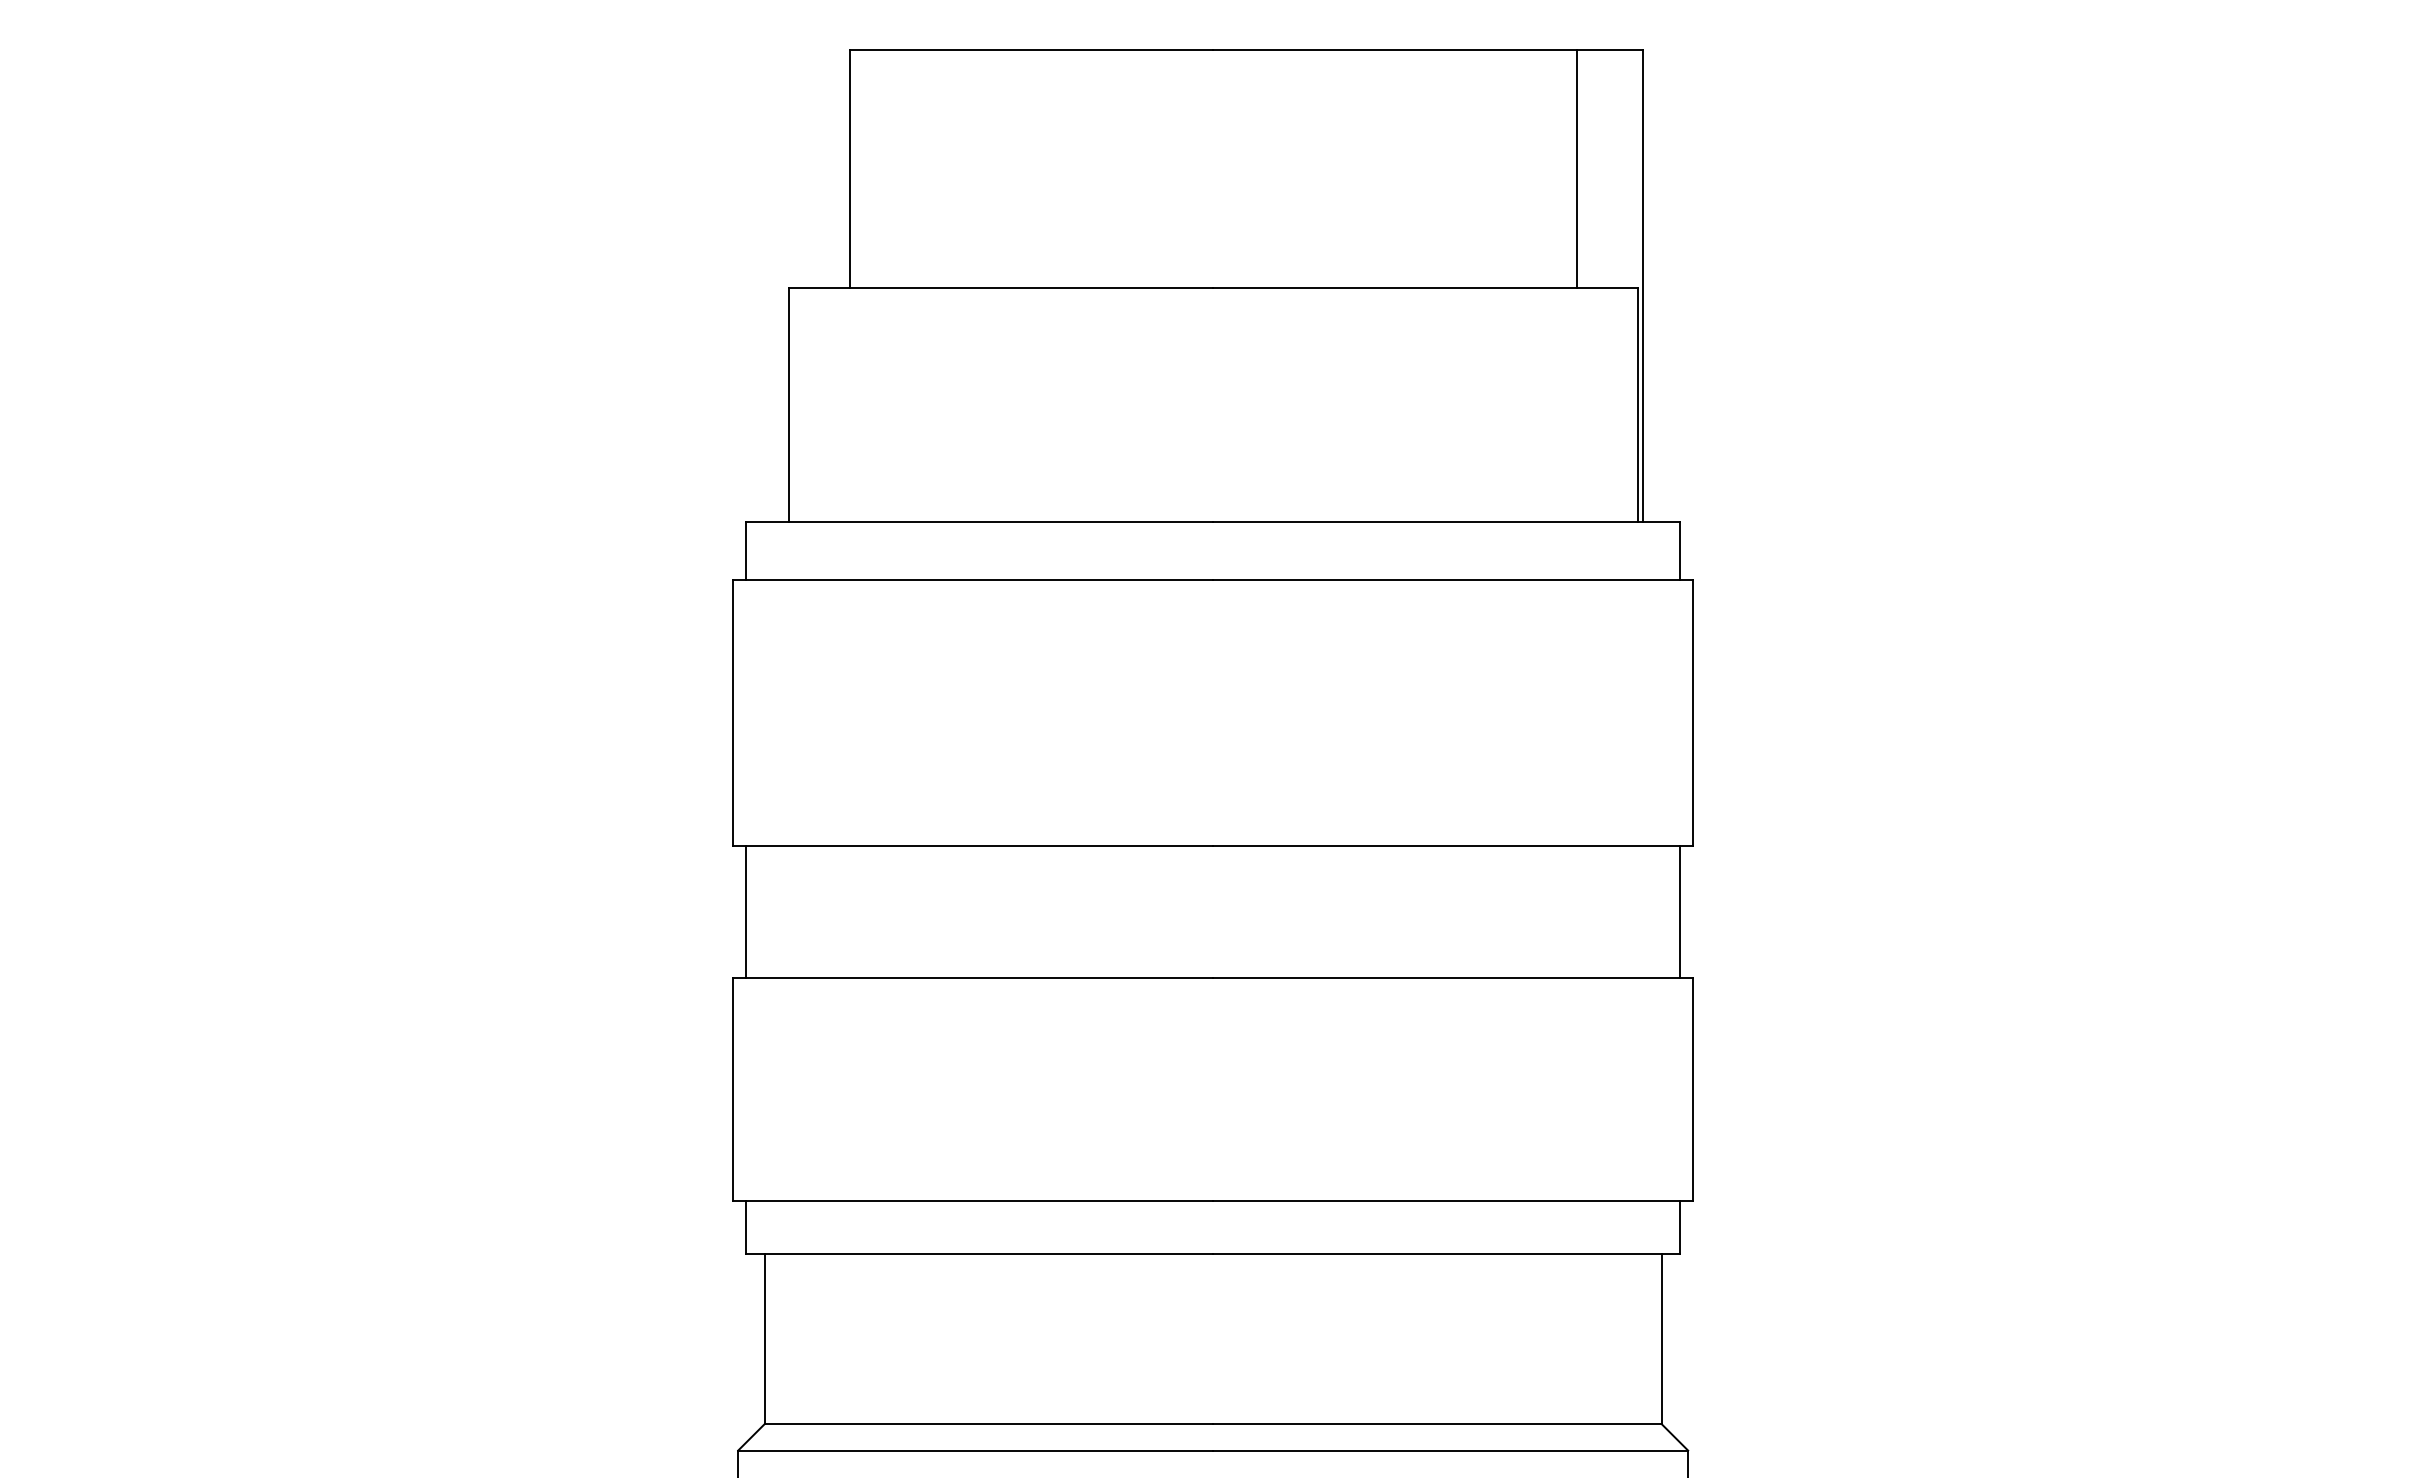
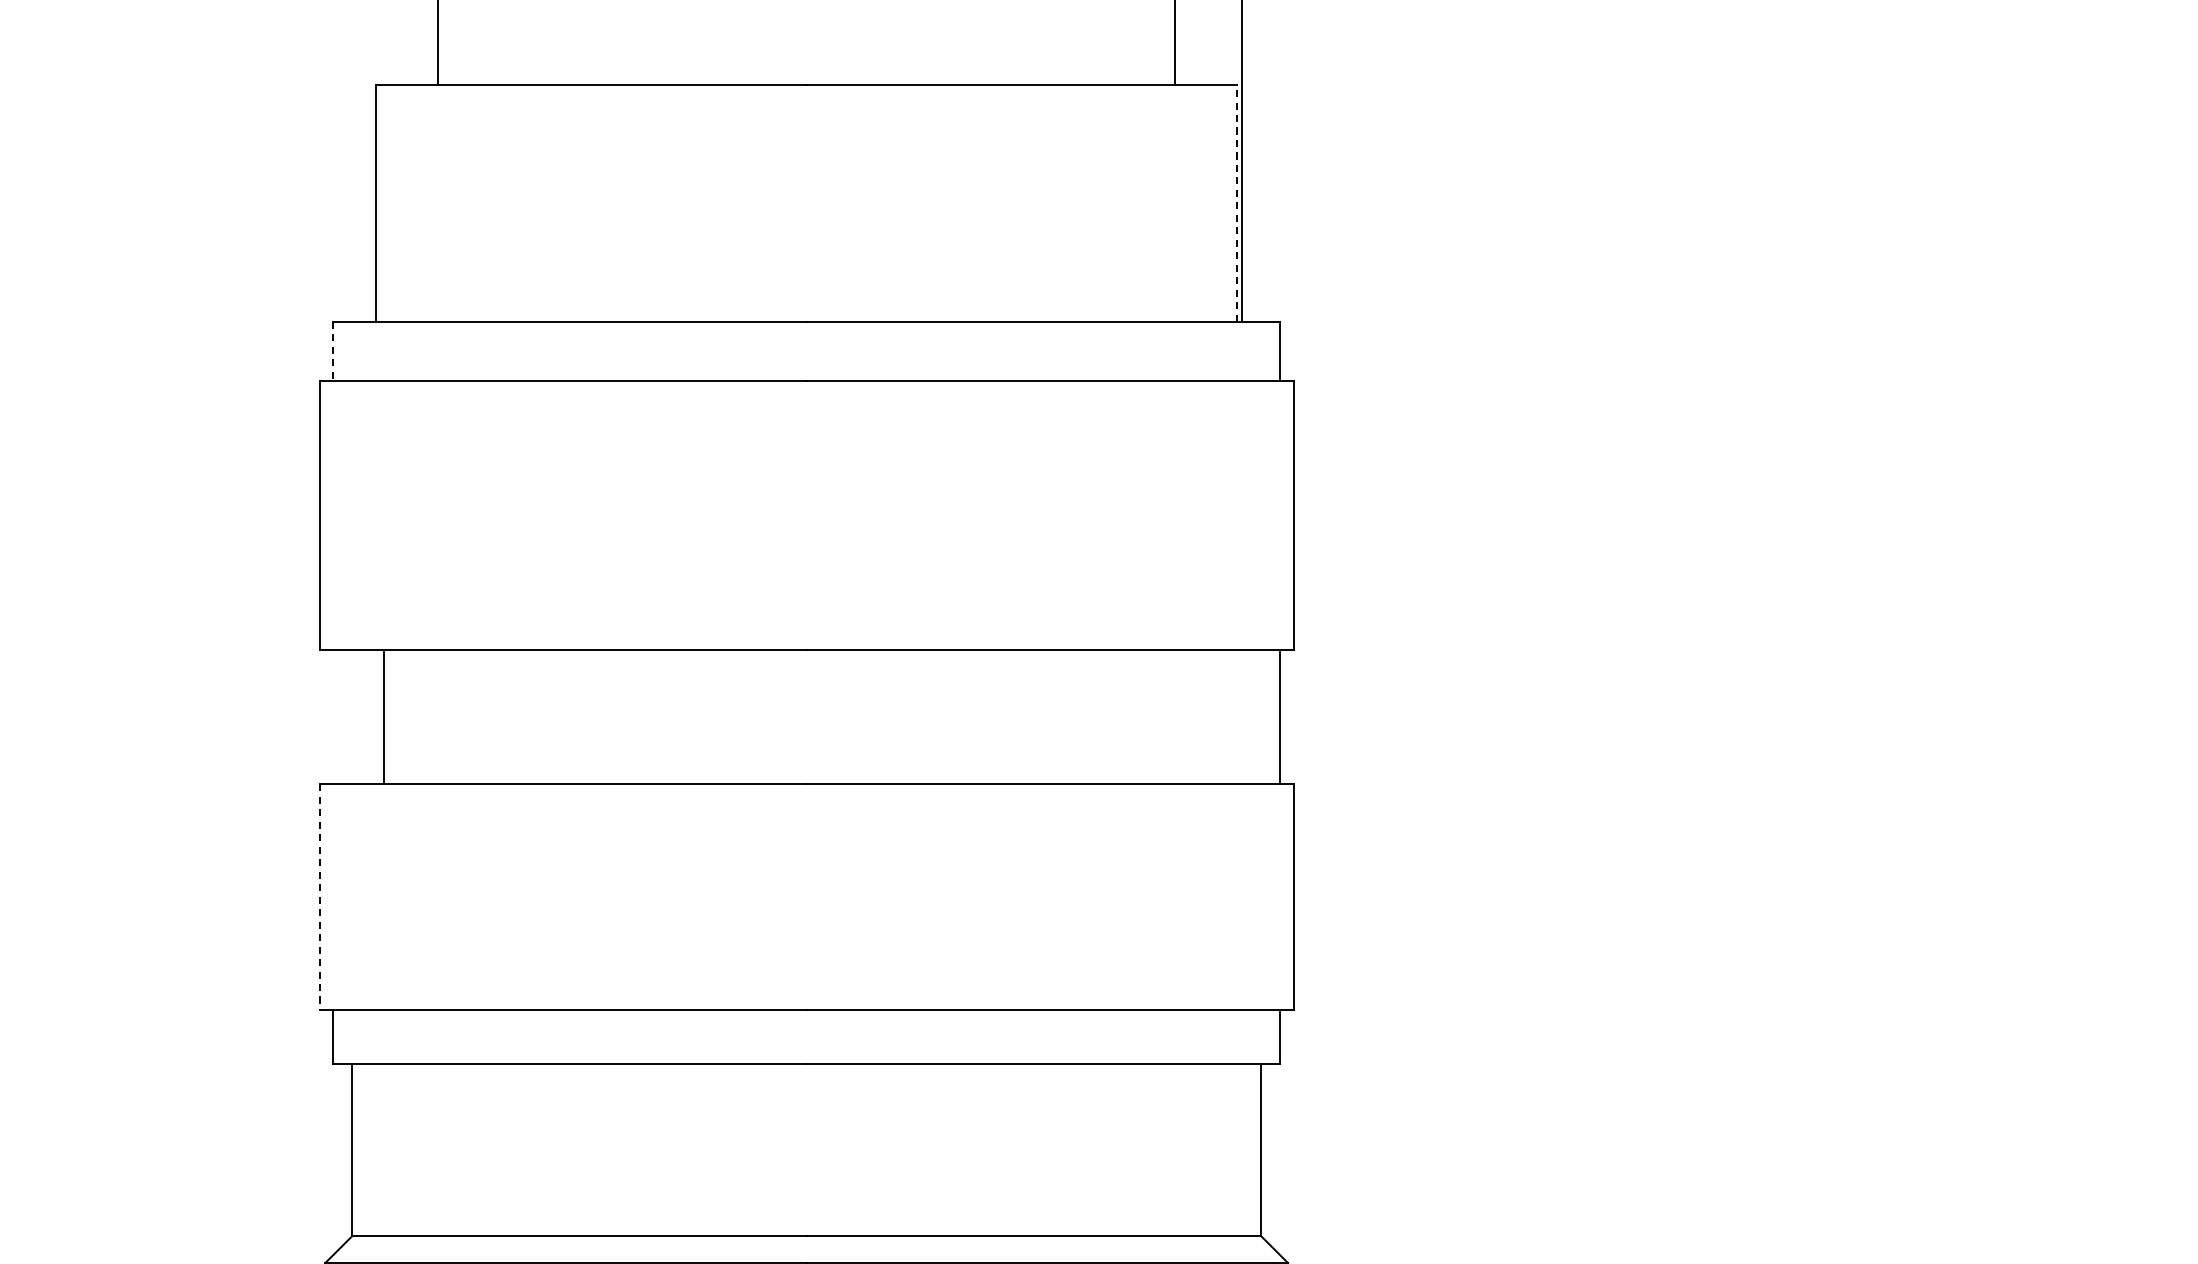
line: (1637, 405) -> (1236, 203), solid -> dashed
line: (746, 551) -> (333, 351), solid -> dashed
line: (746, 911) -> (384, 716), moved
line: (732, 1090) -> (319, 898), solid -> dashed

